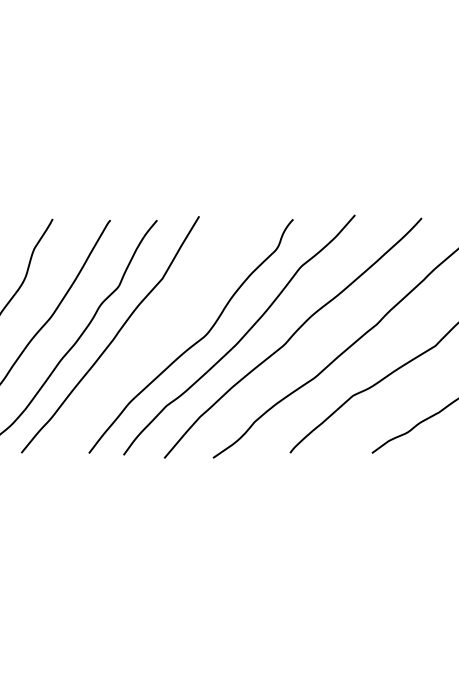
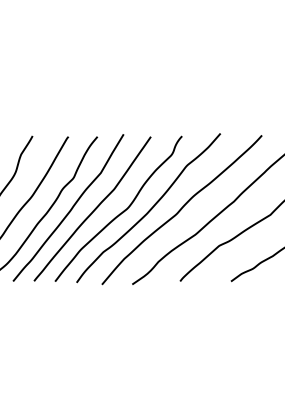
curve: (150, 337) -> (93, 209), added

